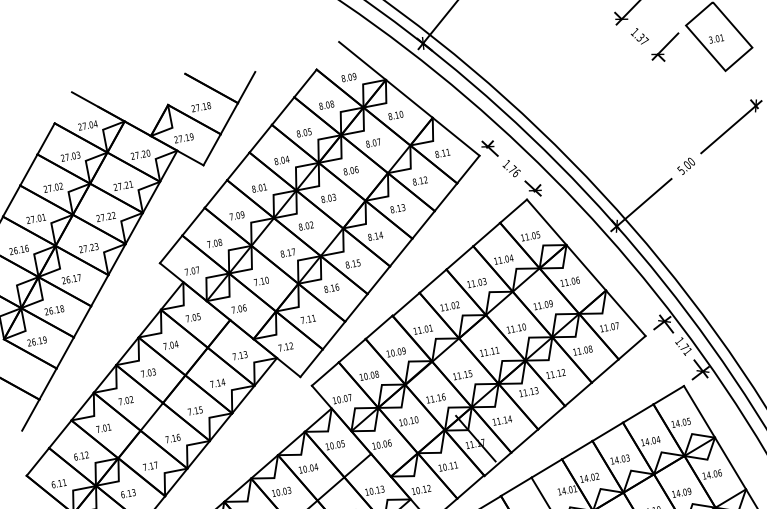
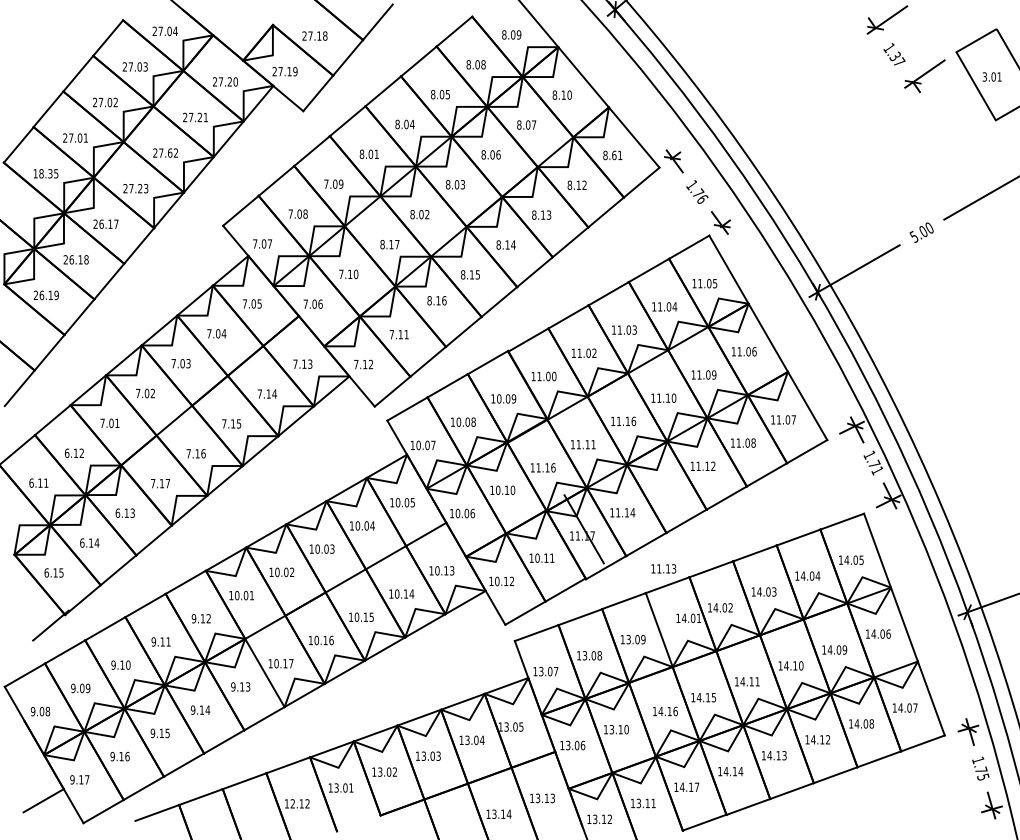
text: (443, 153) -> (614, 155), 8.11 -> 8.61
text: (109, 215) -> (170, 152), 27.22 -> 27.62
text: (18, 249) -> (45, 173), 26.16 -> 18.35
text: (431, 328) -> (554, 376), 11.01 -> 11.00
text: (497, 350) -> (633, 421), 11.11 -> 11.16
text: (470, 373) -> (593, 444), 11.15 -> 11.11
text: (528, 391) -> (663, 568), moved

